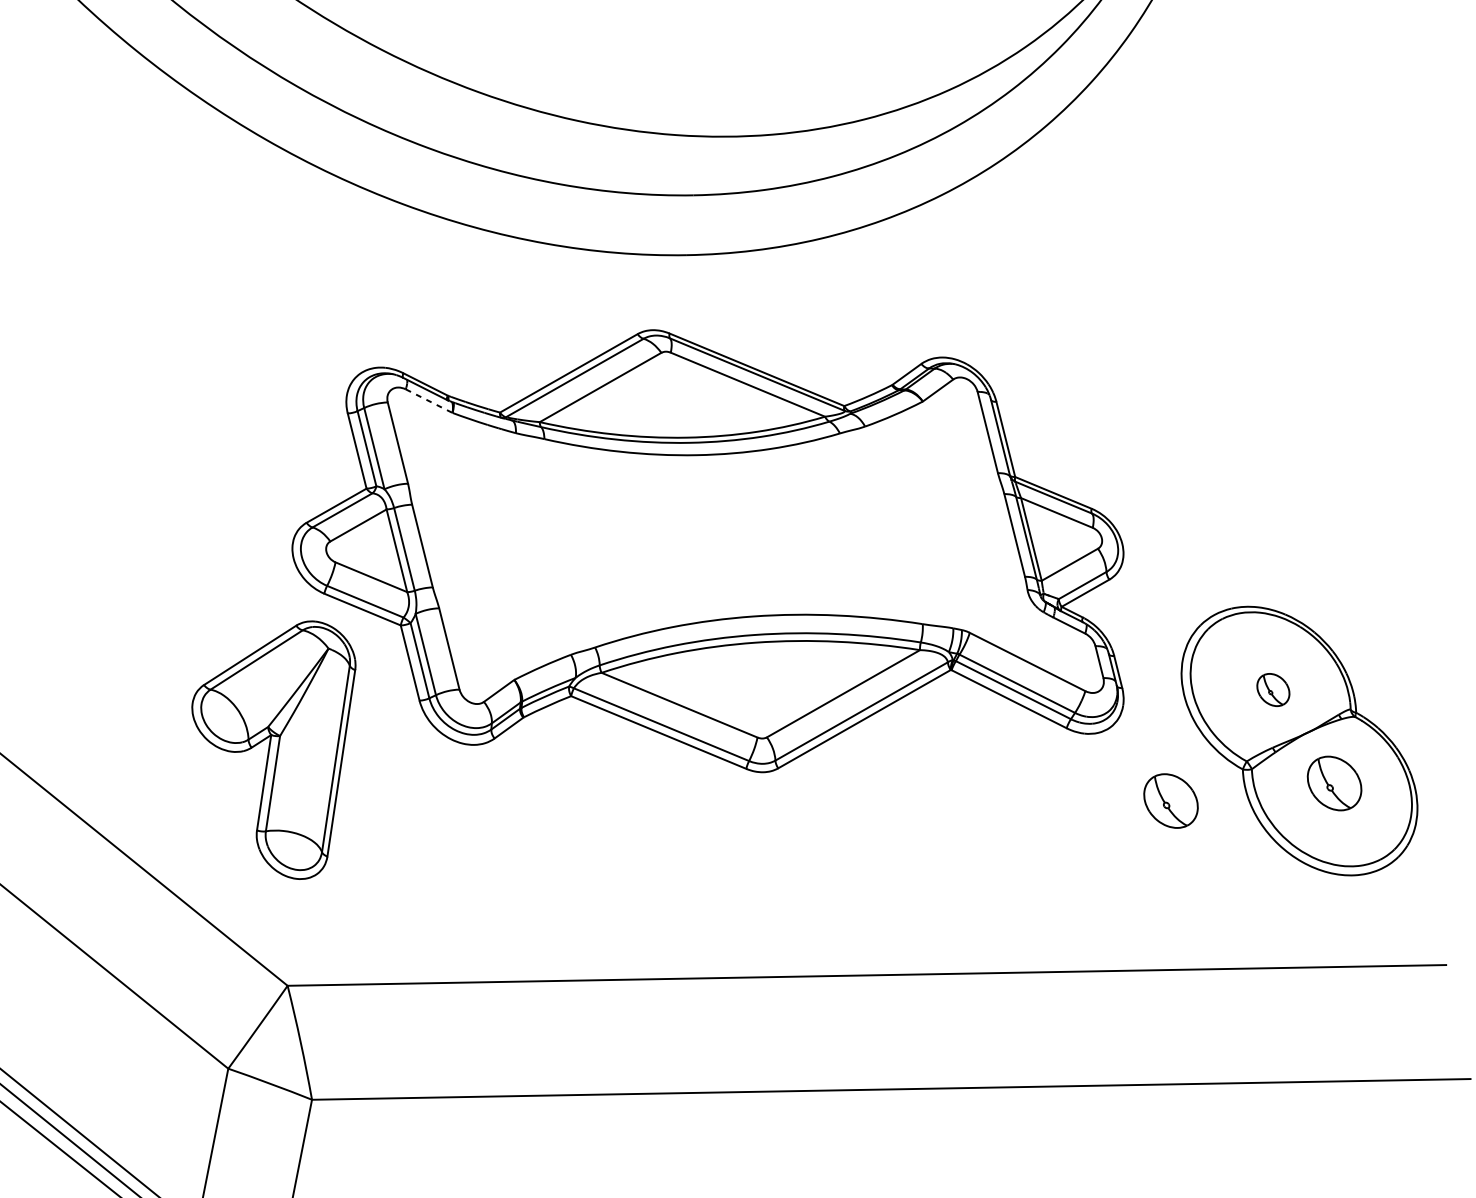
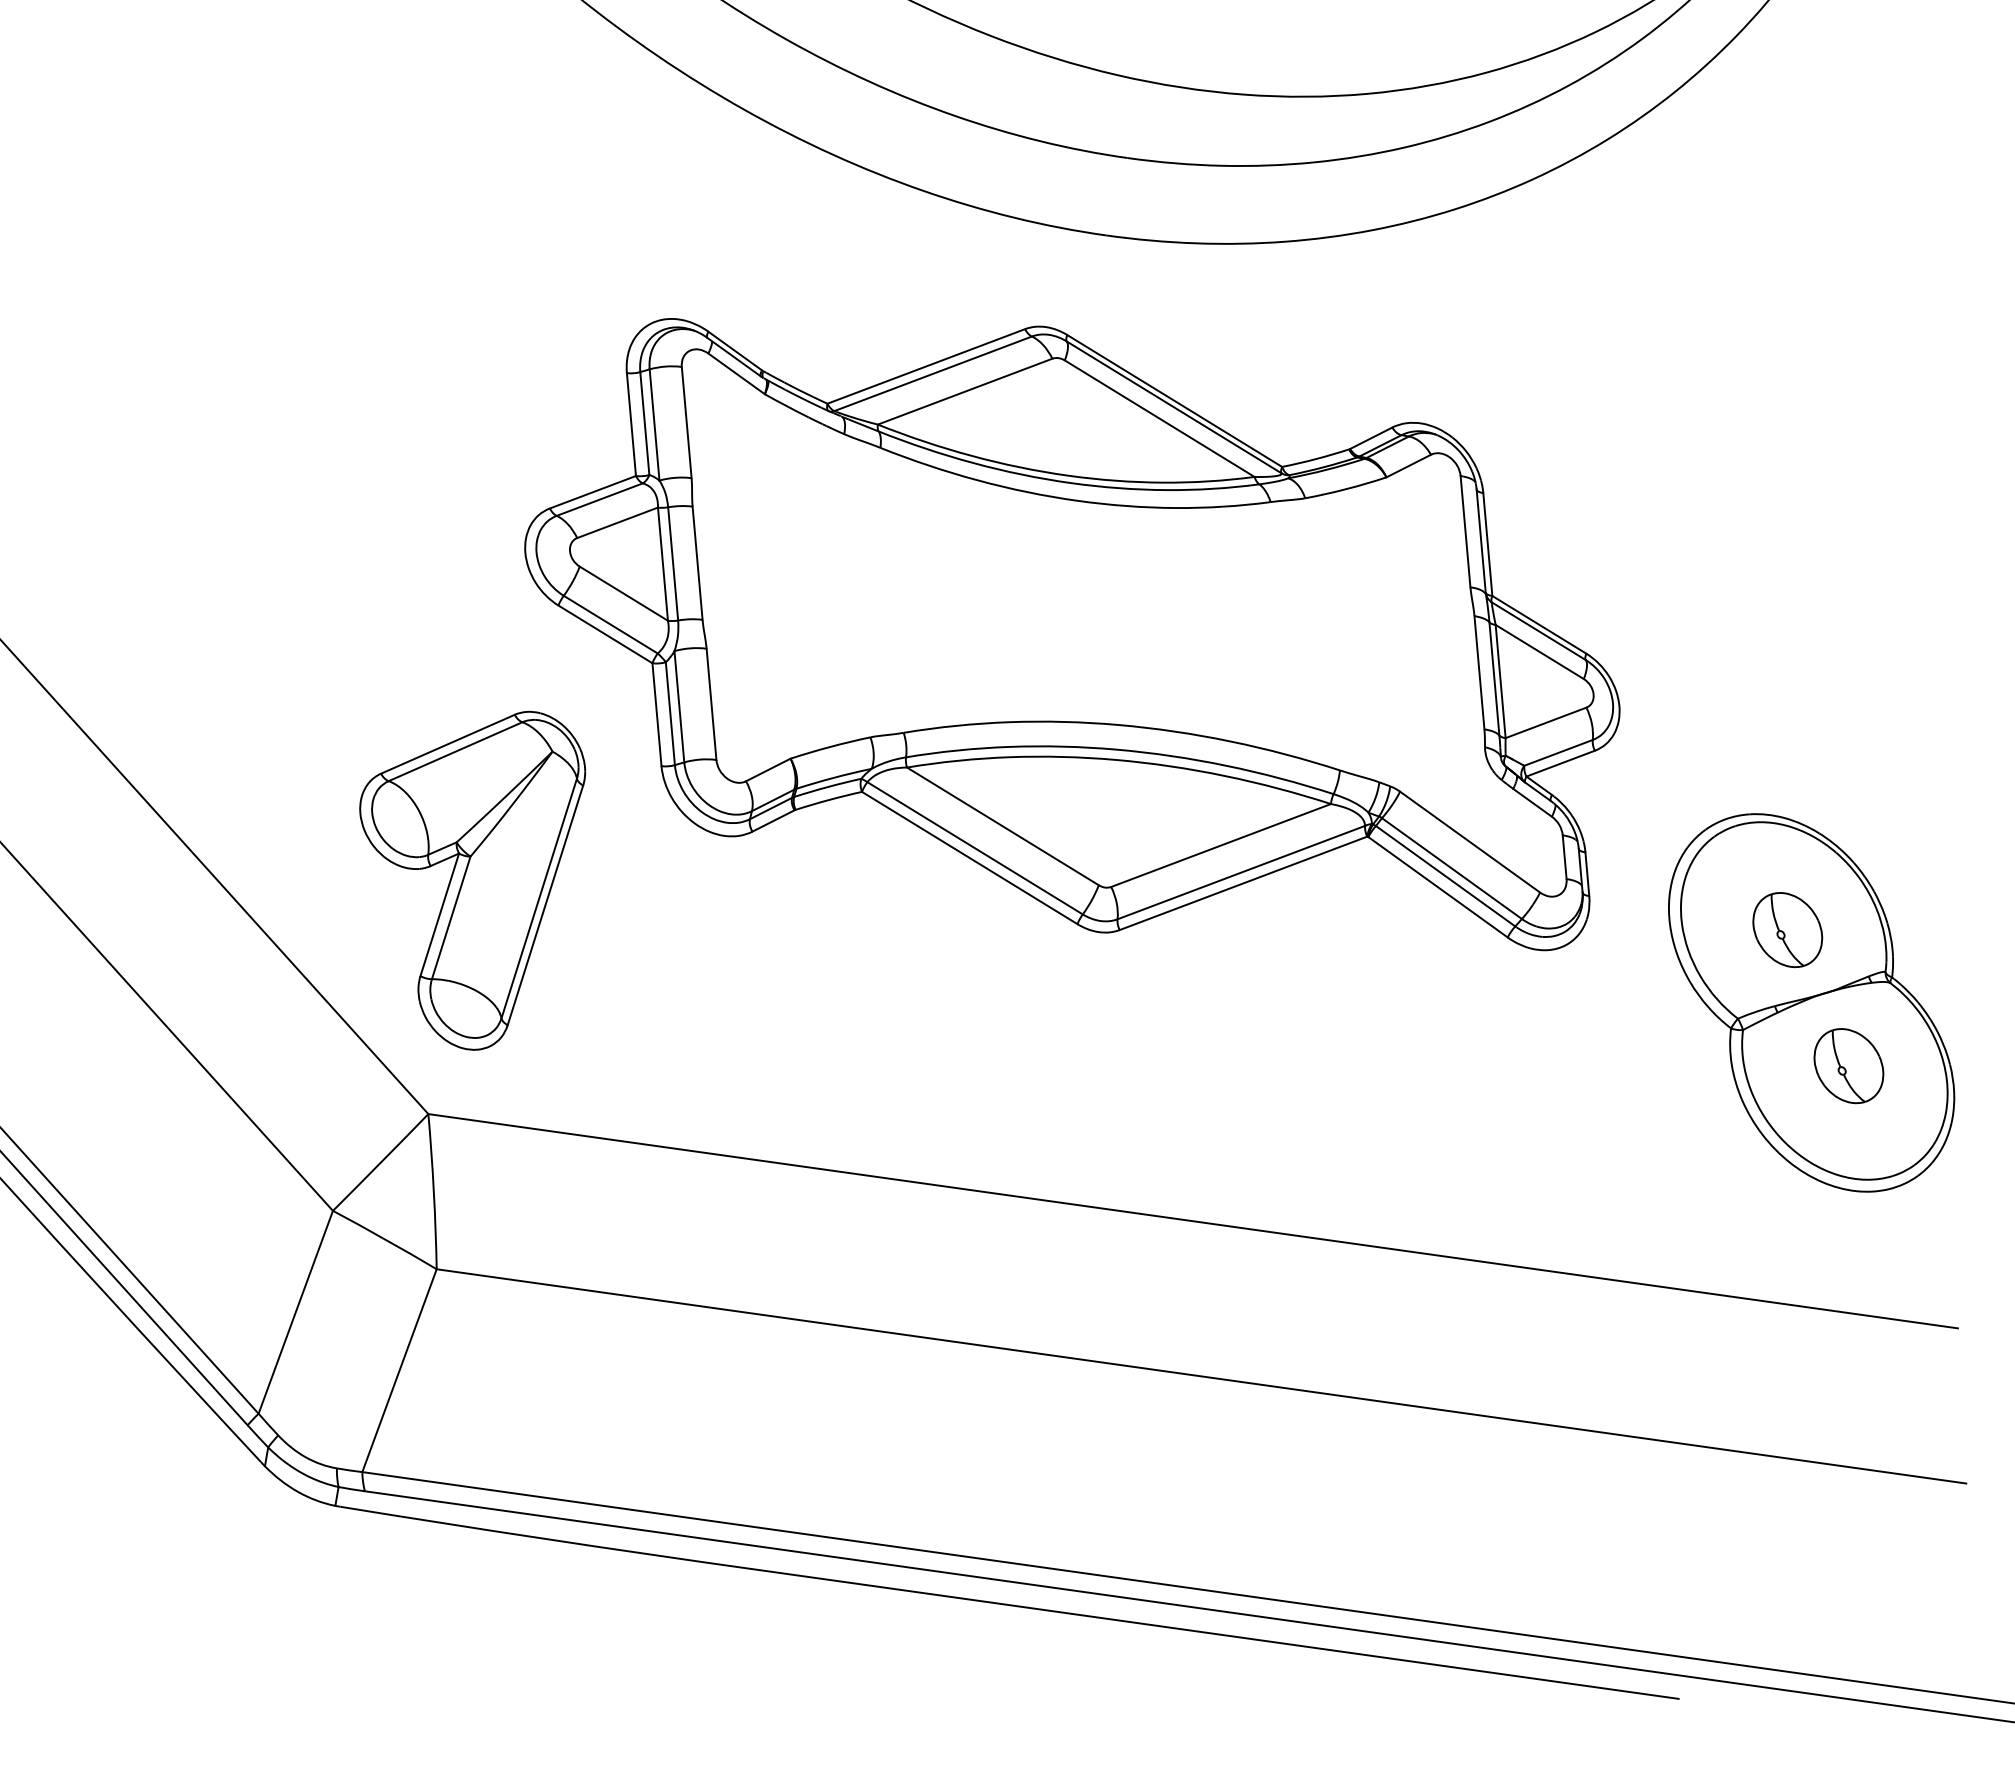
line: (429, 400) -> (736, 373), dashed -> solid
part: (1273, 690) -> (1787, 930), size x1.67
part: (284, 753) -> (472, 880), moved
part: (1170, 801) -> (1629, 1055), removed

